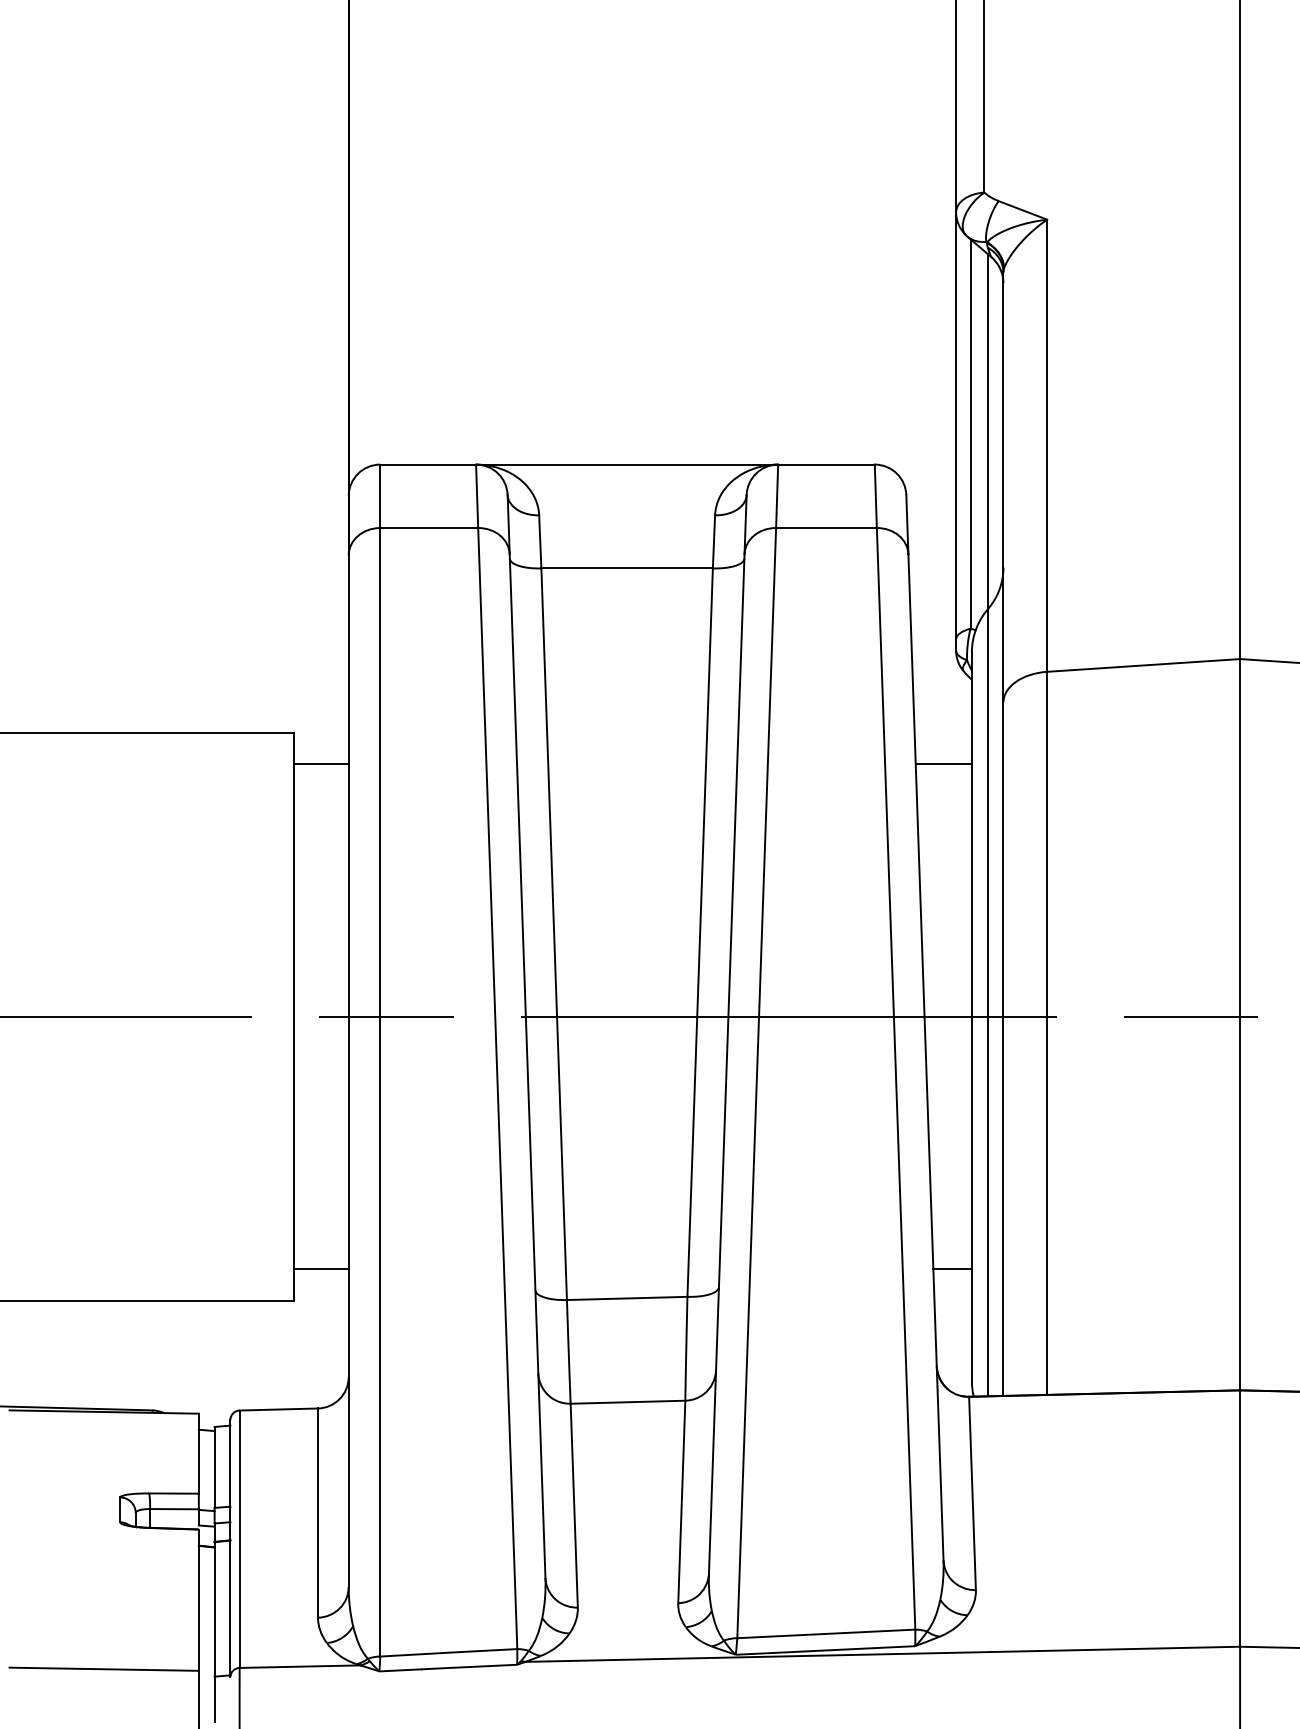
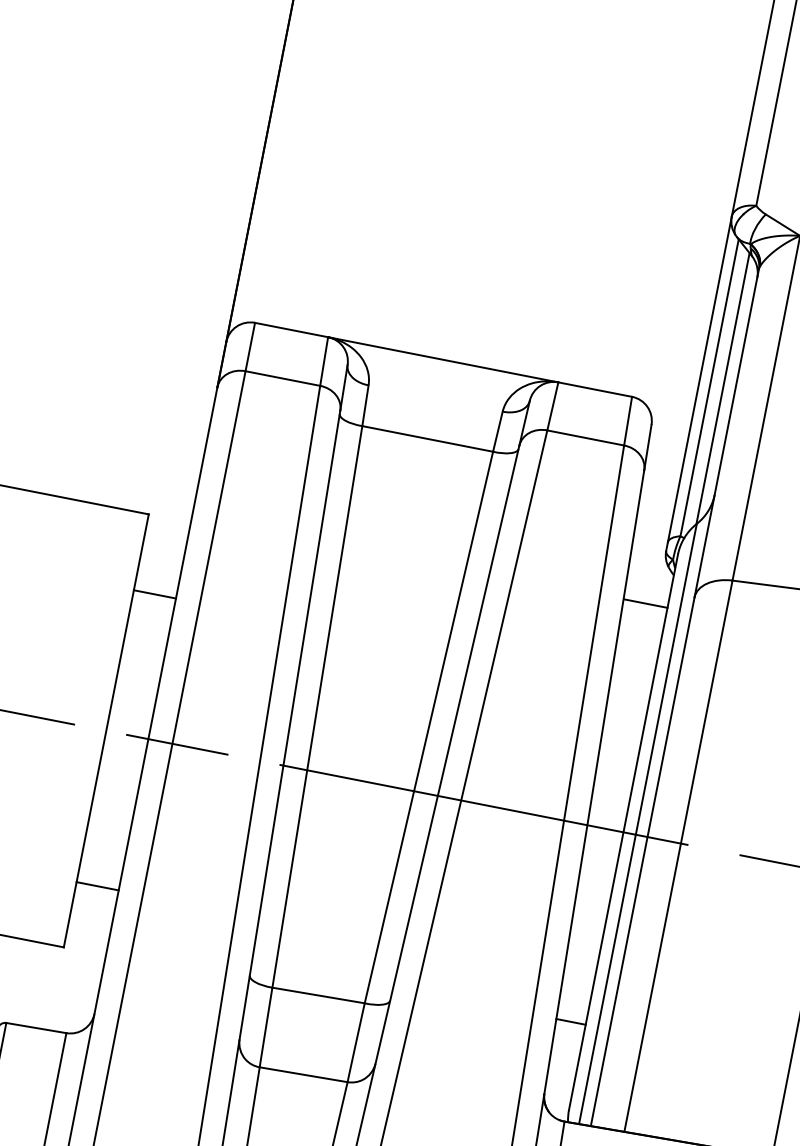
line: (320, 764) -> (154, 594), moved
line: (943, 764) -> (645, 603), moved
line: (320, 1269) -> (97, 886), moved

